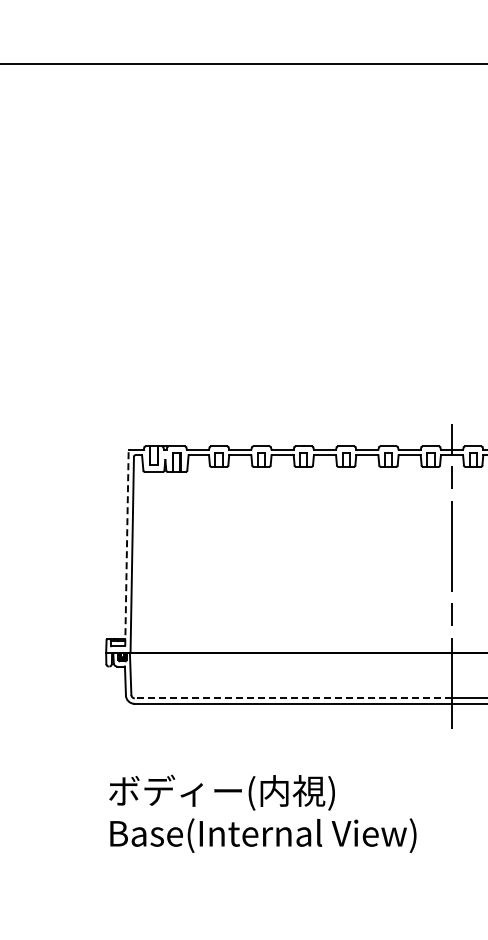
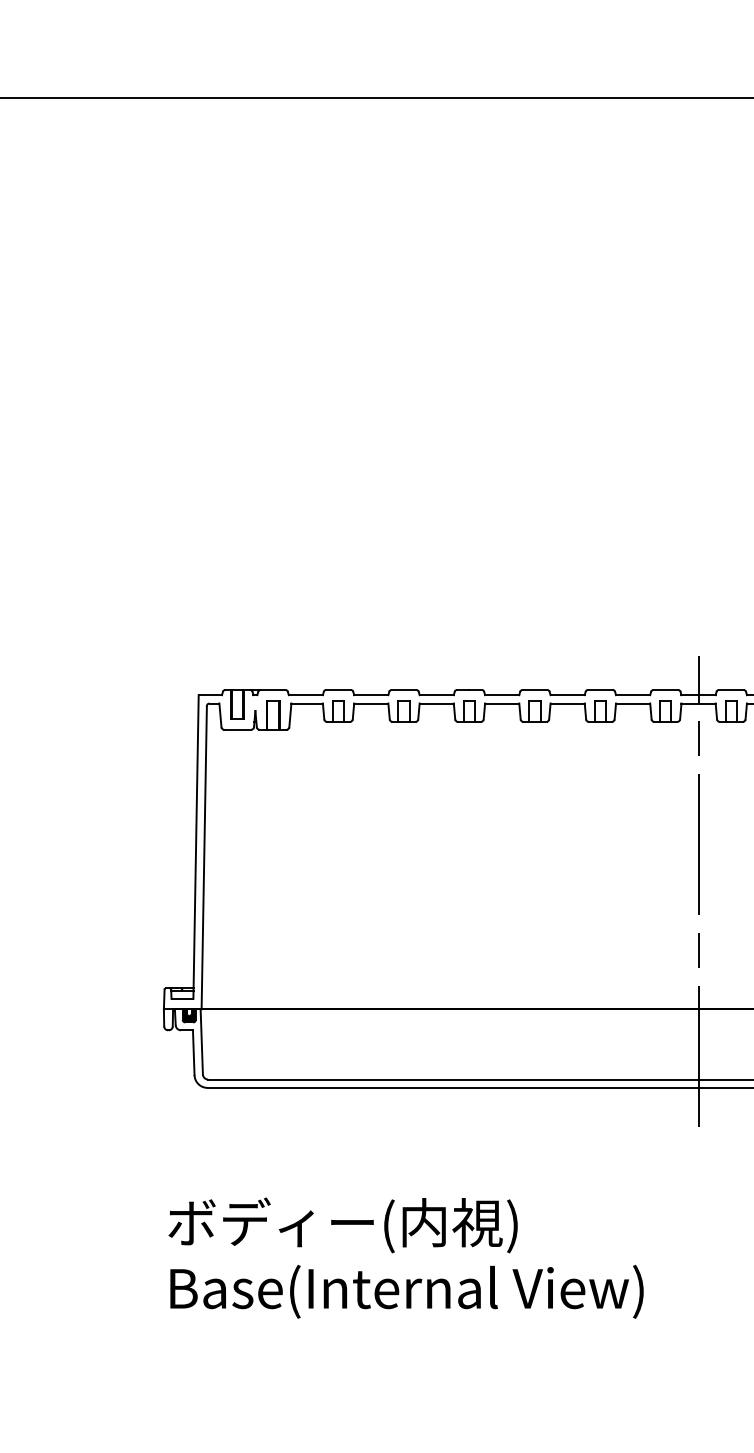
line: (126, 547) -> (195, 846), dashed -> solid
line: (293, 698) -> (453, 1079), dashed -> solid

